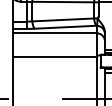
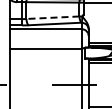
line: (62, 19) -> (52, 17), solid -> dashed

